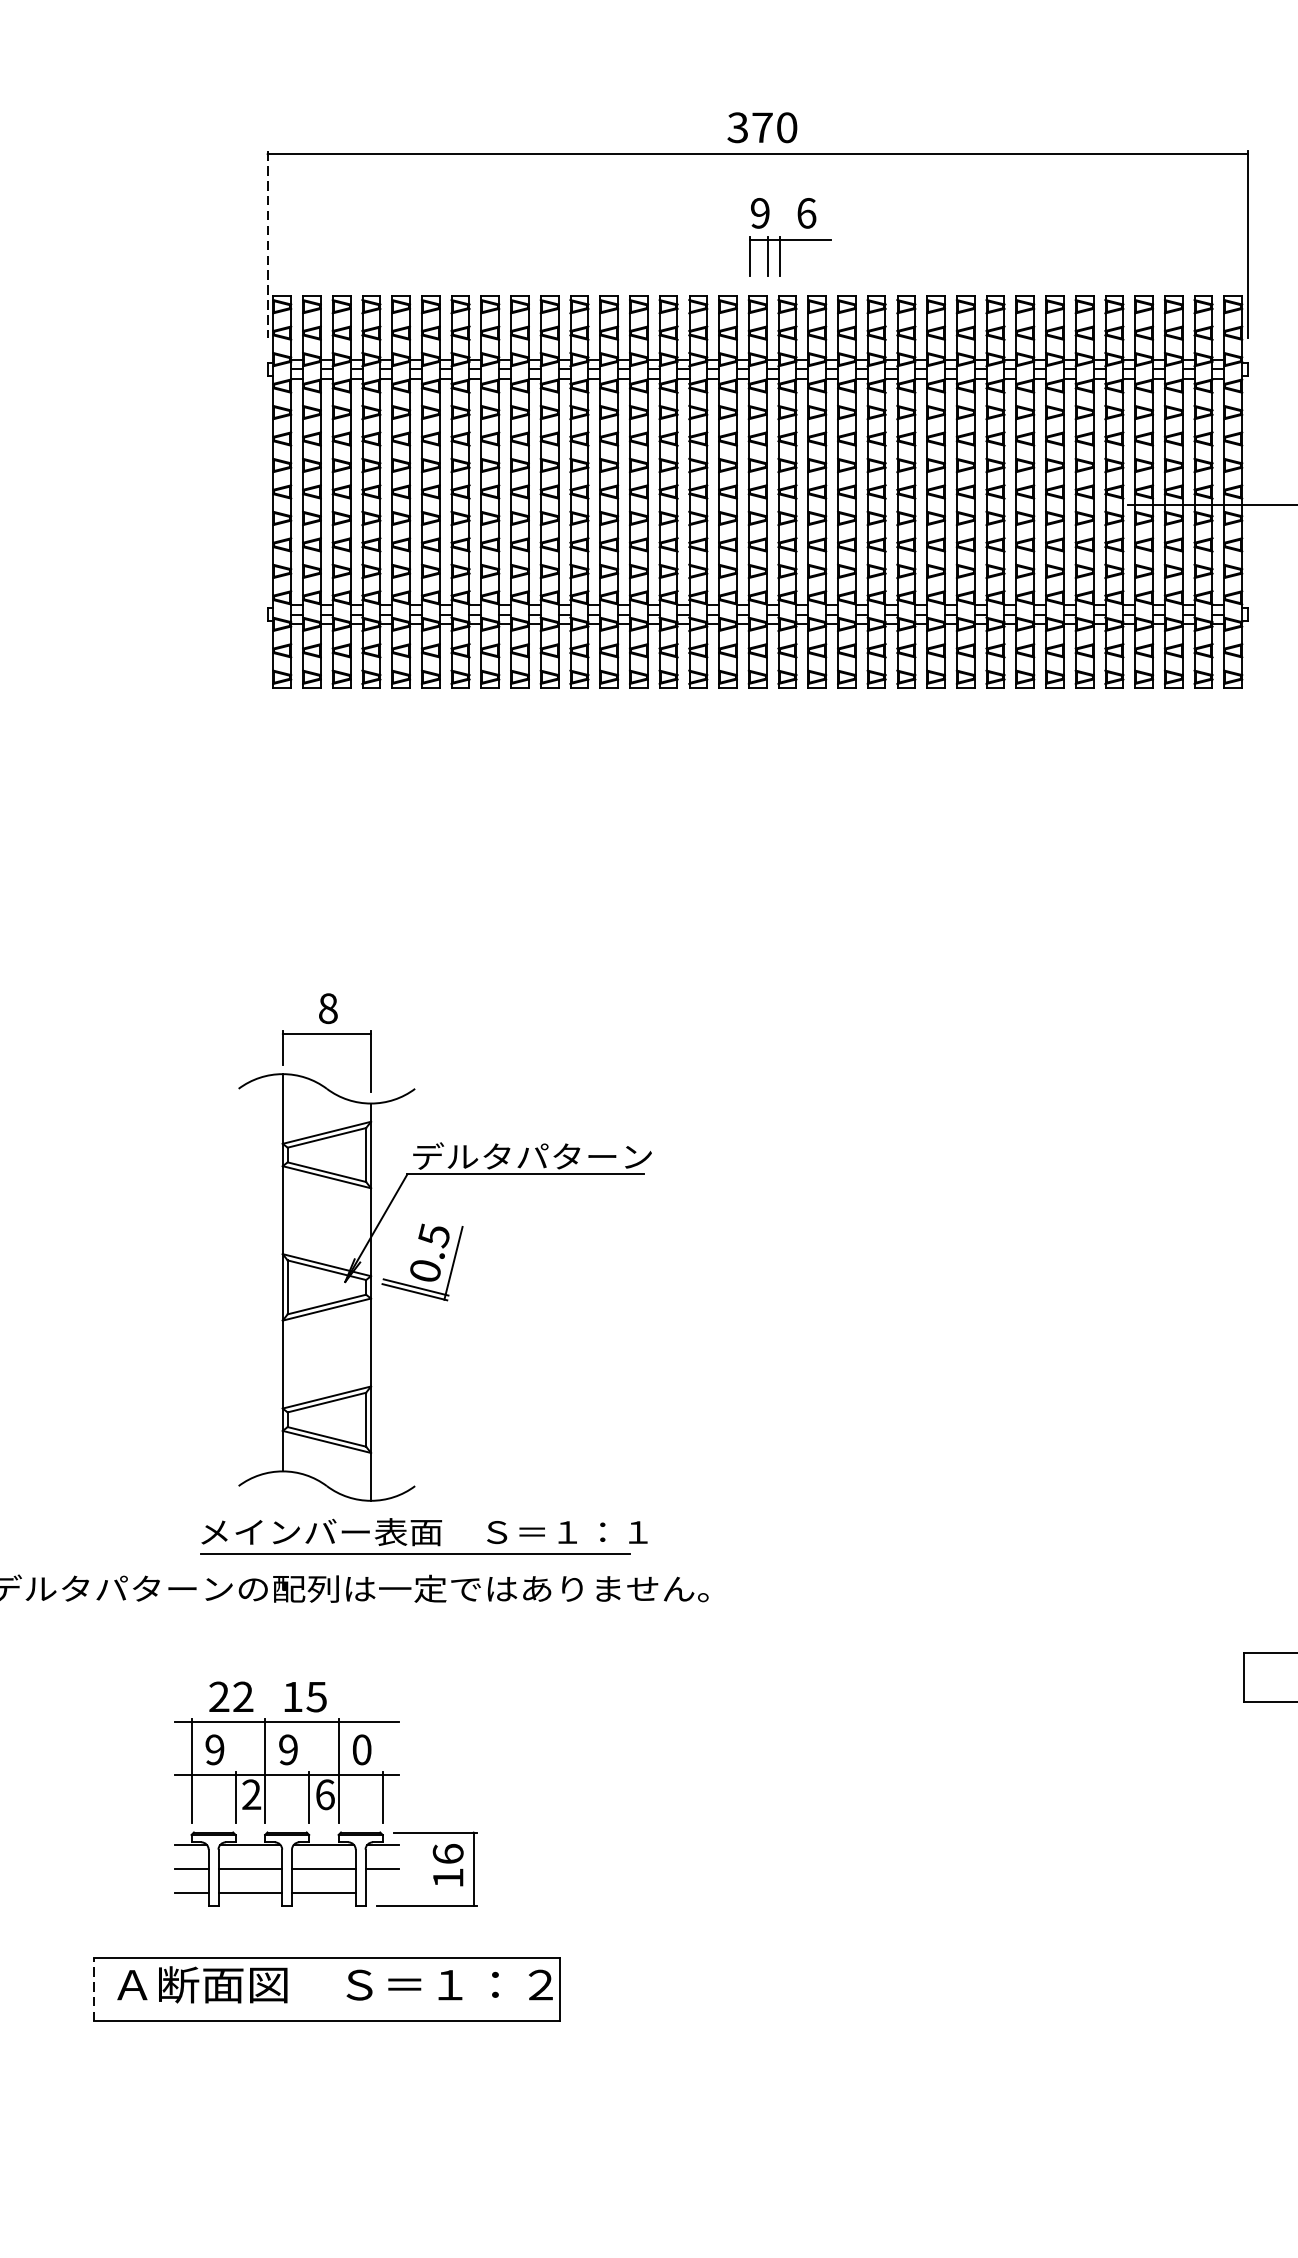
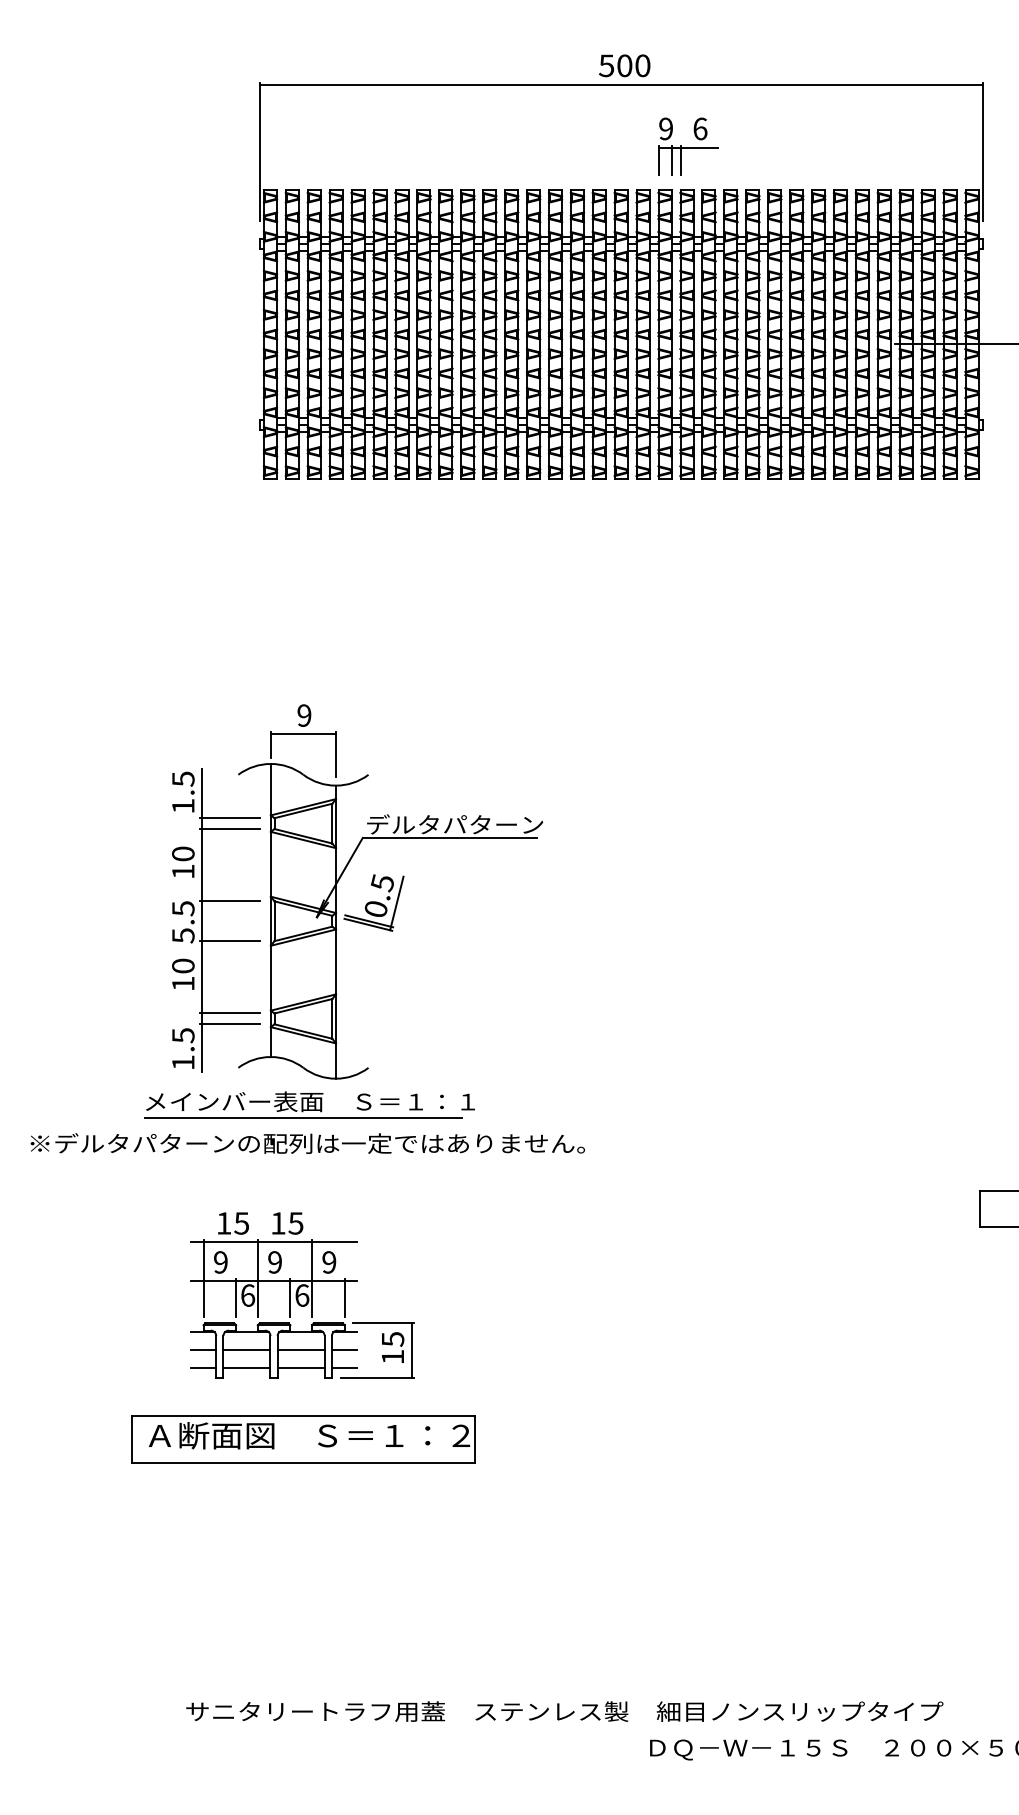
text: (749, 127) -> (615, 65), 370 -> 500
part: (790, 237) -> (688, 146), moved
line: (267, 245) -> (259, 152), dashed -> solid
text: (328, 1008) -> (304, 715), 8 -> 9
part: (190, 1286) -> (202, 920), added
part: (423, 1535) -> (309, 1104), moved
text: (230, 1697) -> (232, 1223), 22 -> 15
text: (362, 1749) -> (329, 1262), 0 -> 9
text: (252, 1794) -> (248, 1295), 2 -> 6
text: (447, 1852) -> (392, 1338), 16 -> 15
line: (381, 1893) -> (343, 1368), added
line: (93, 1989) -> (131, 1439), dashed -> solid

